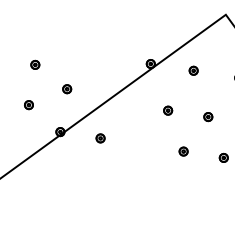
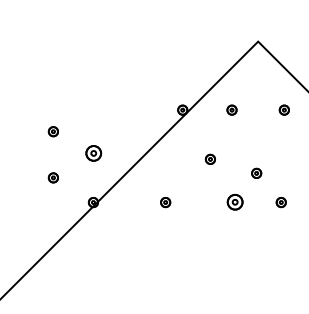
part: (66, 88) -> (92, 152), size x1.6
part: (208, 116) -> (256, 172), moved
part: (100, 138) -> (165, 202), moved
part: (183, 151) -> (234, 202), size x1.6

